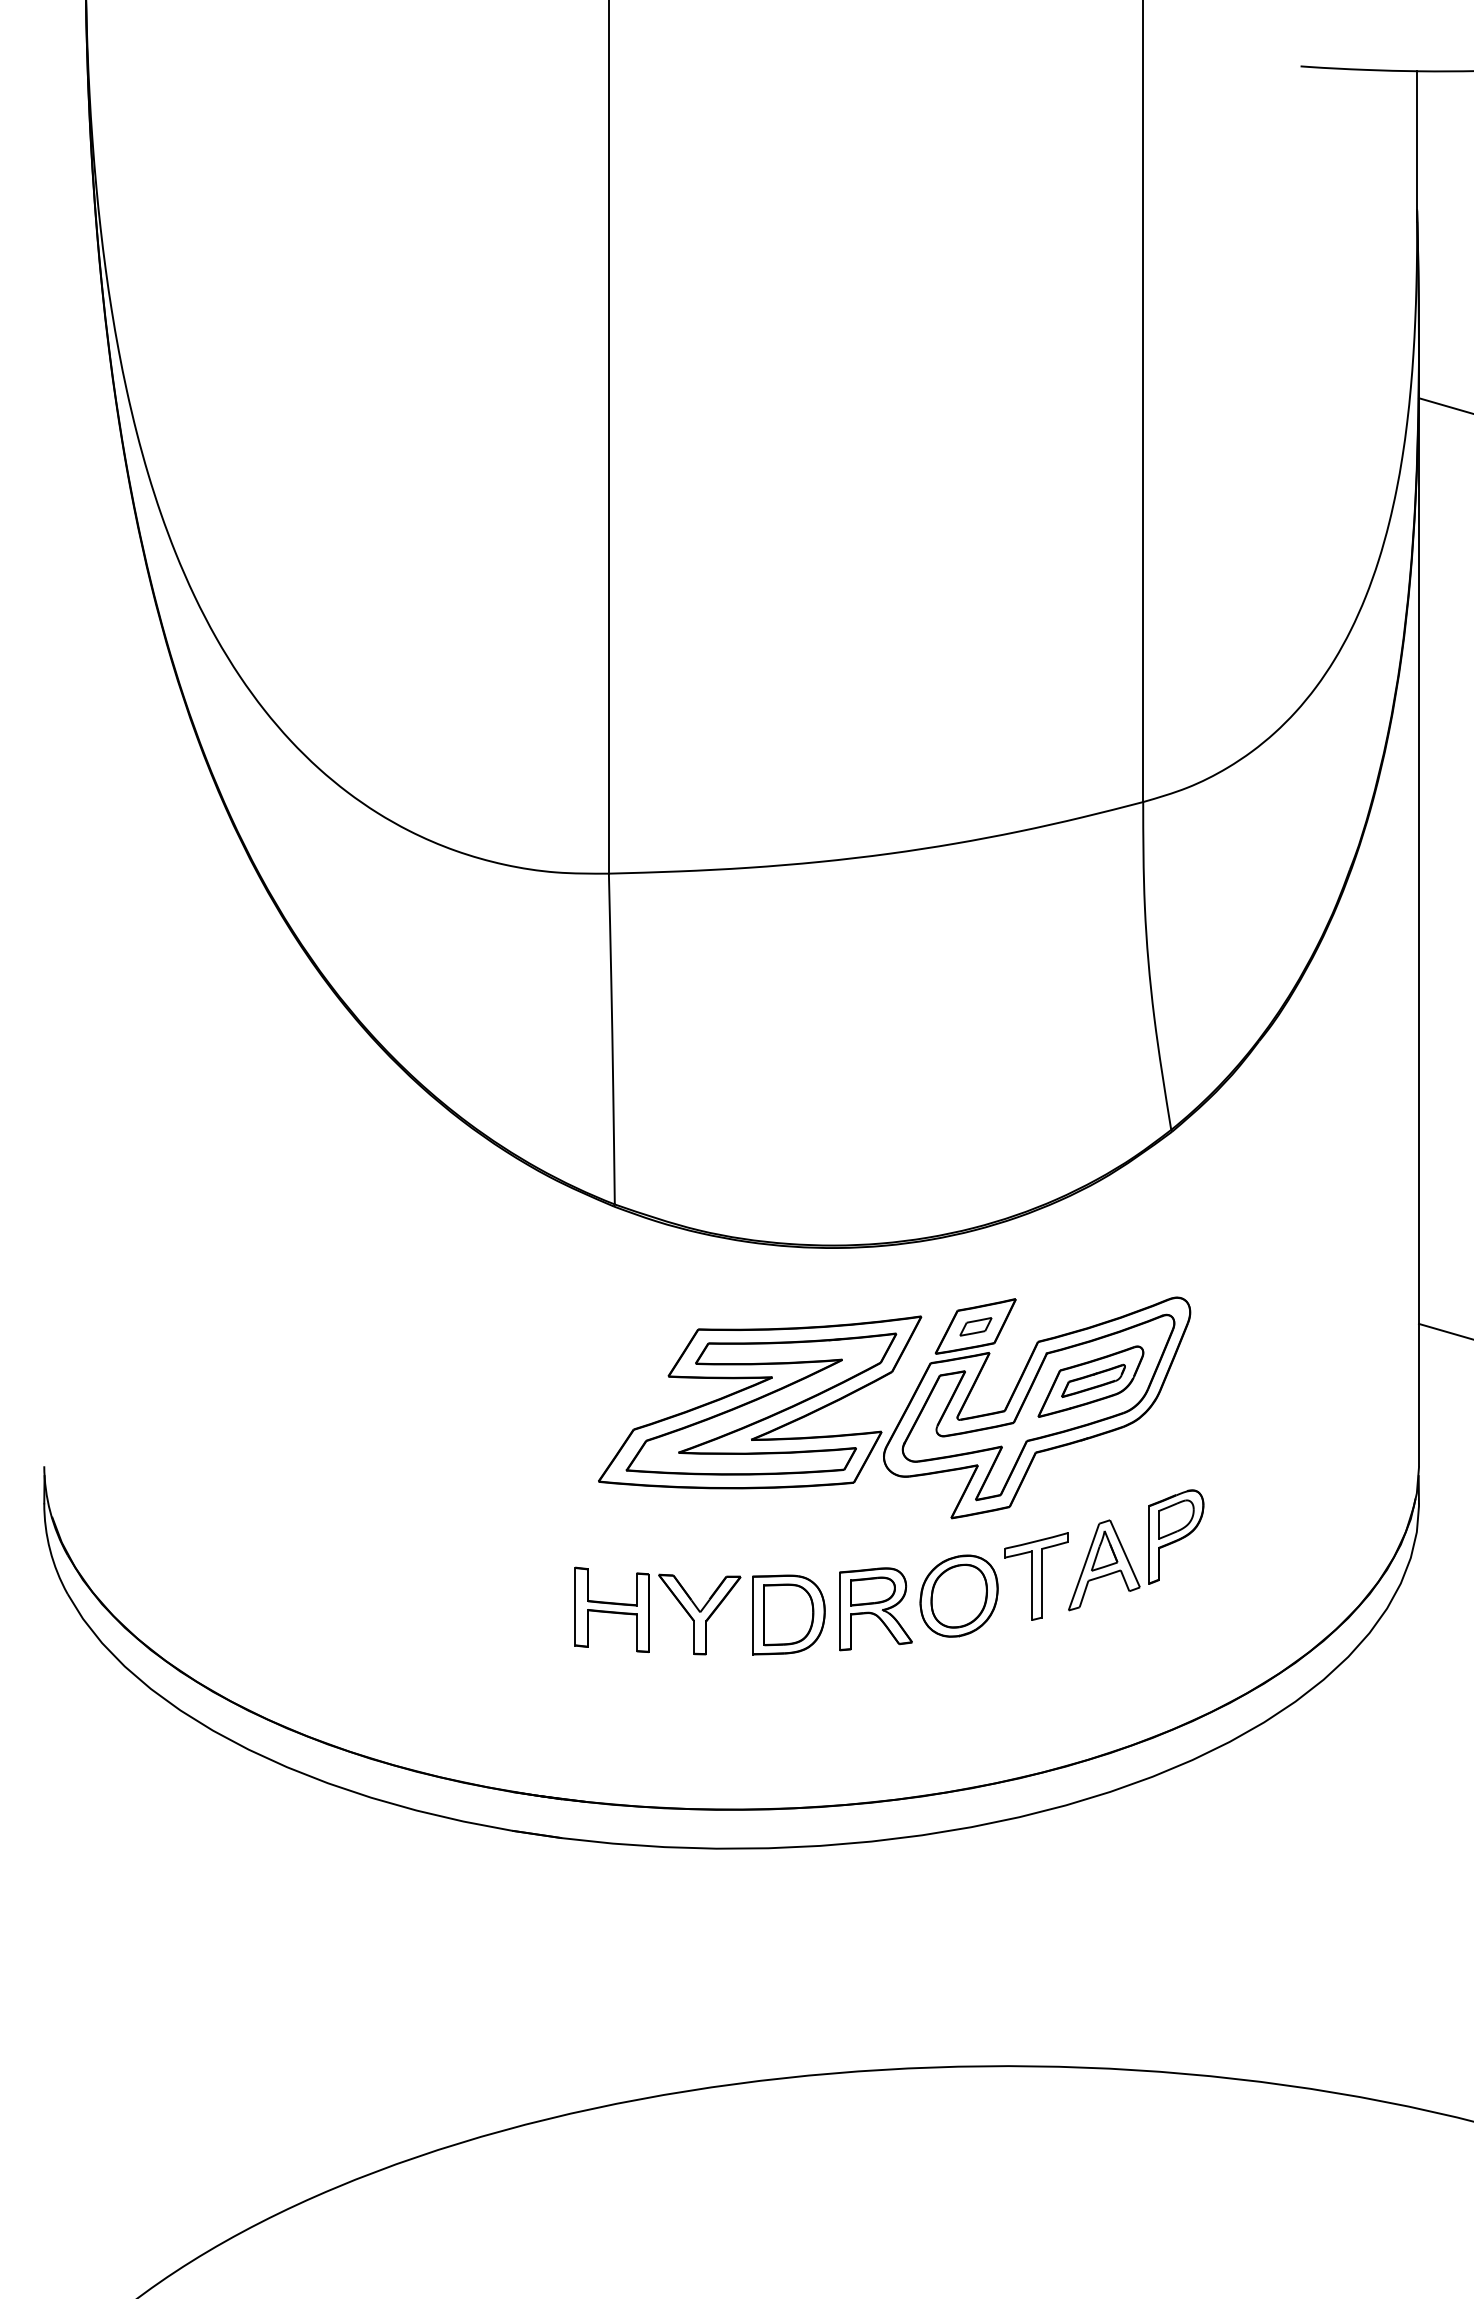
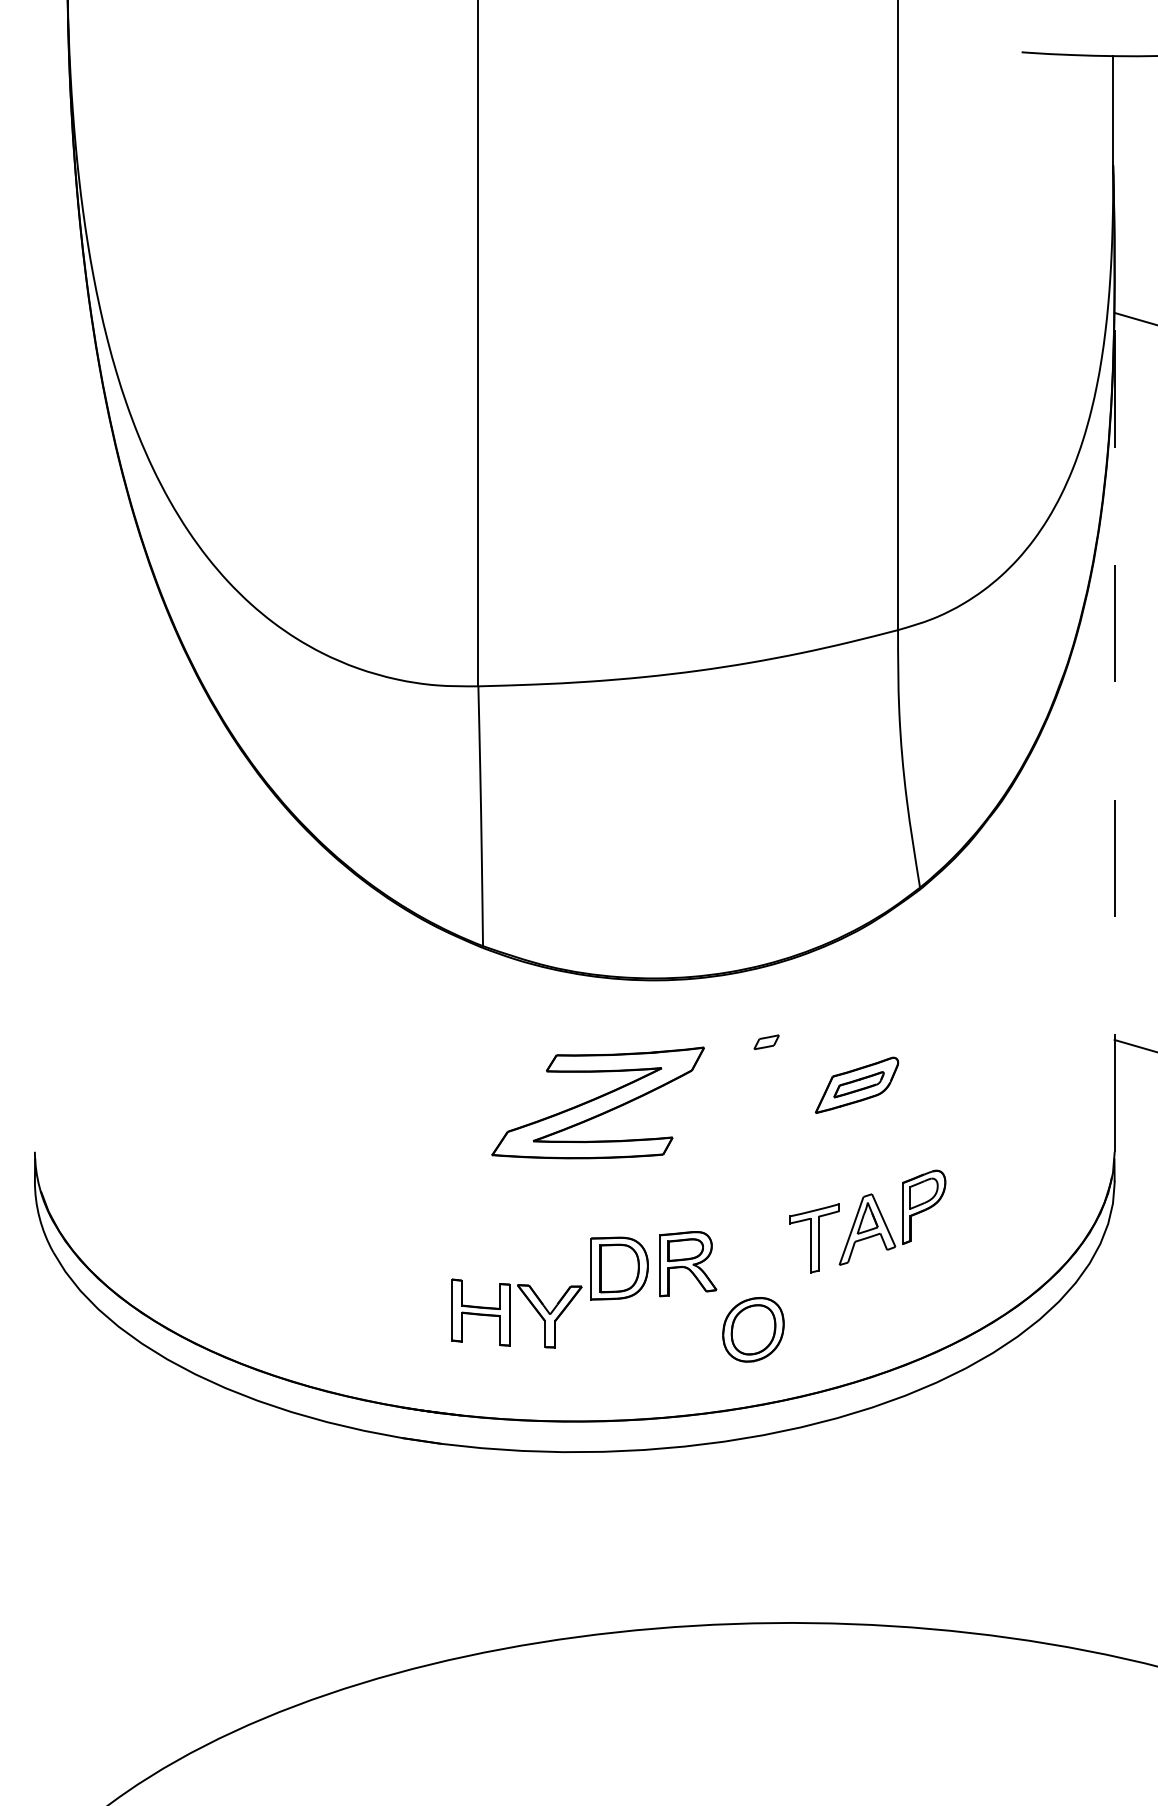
line: (1418, 905) -> (1114, 711), solid -> dashed
part: (903, 1412) -> (709, 1109), removed
part: (959, 1595) -> (753, 1329), moved
part: (657, 1611) -> (516, 1313), moved

